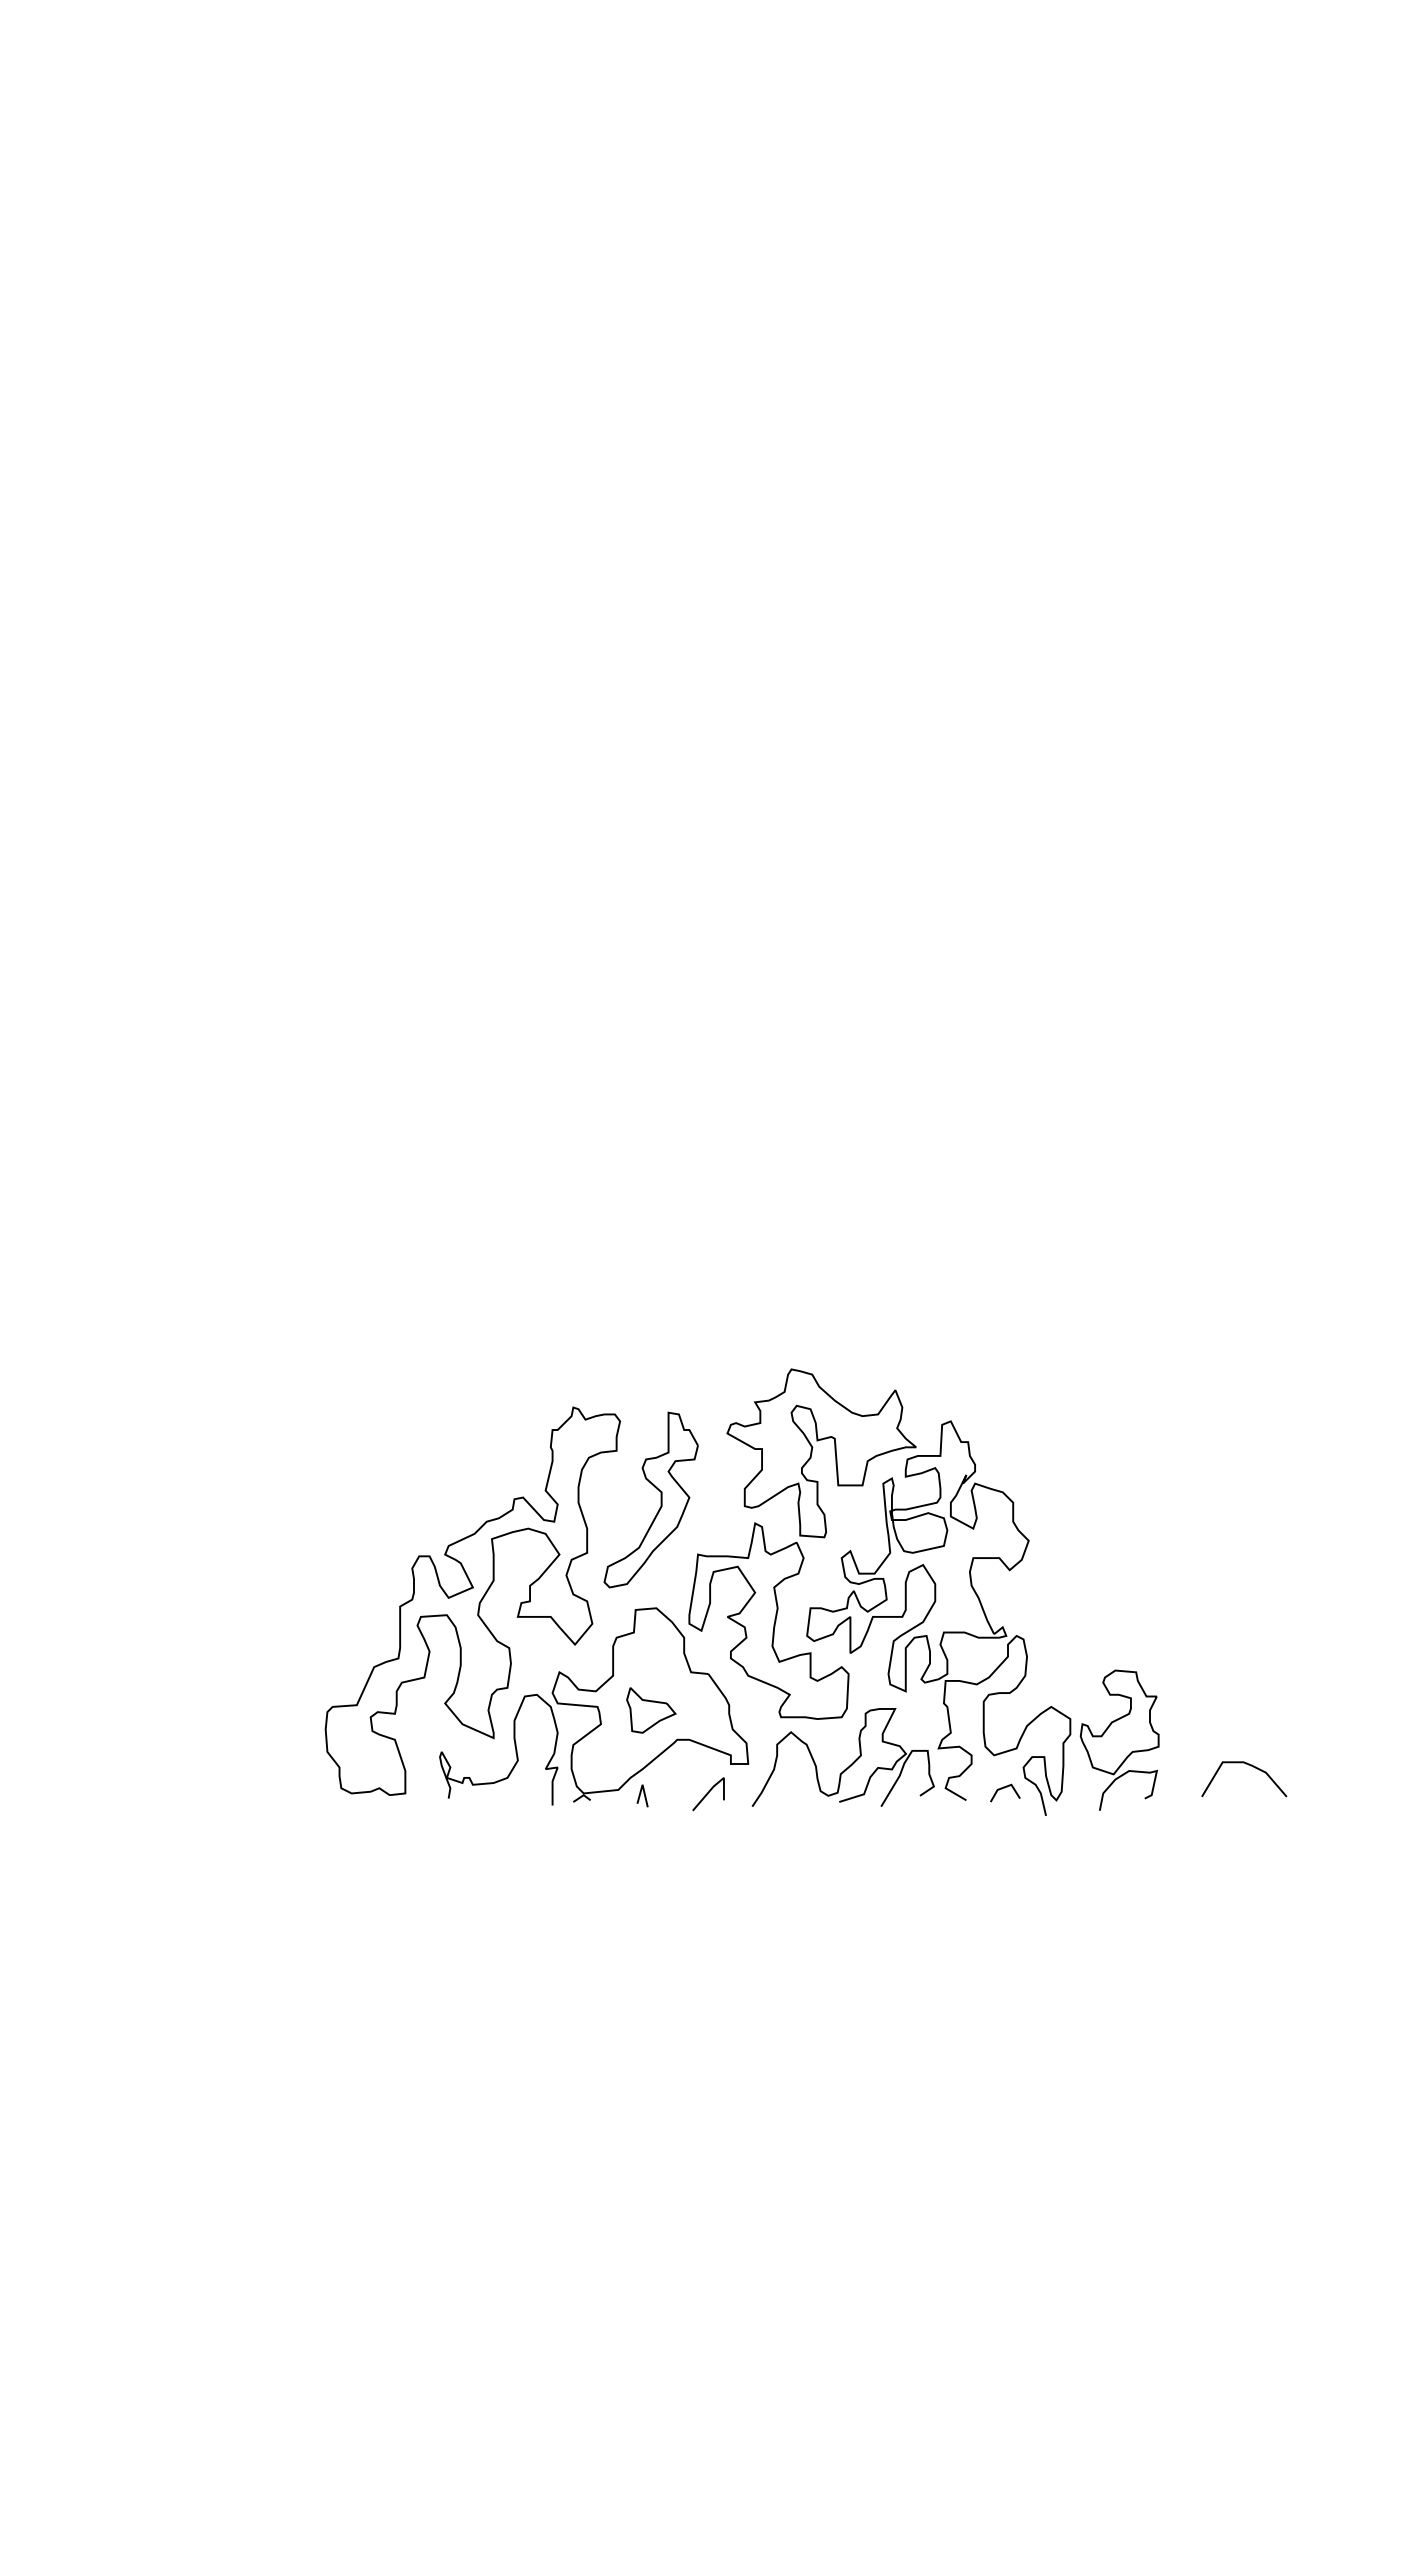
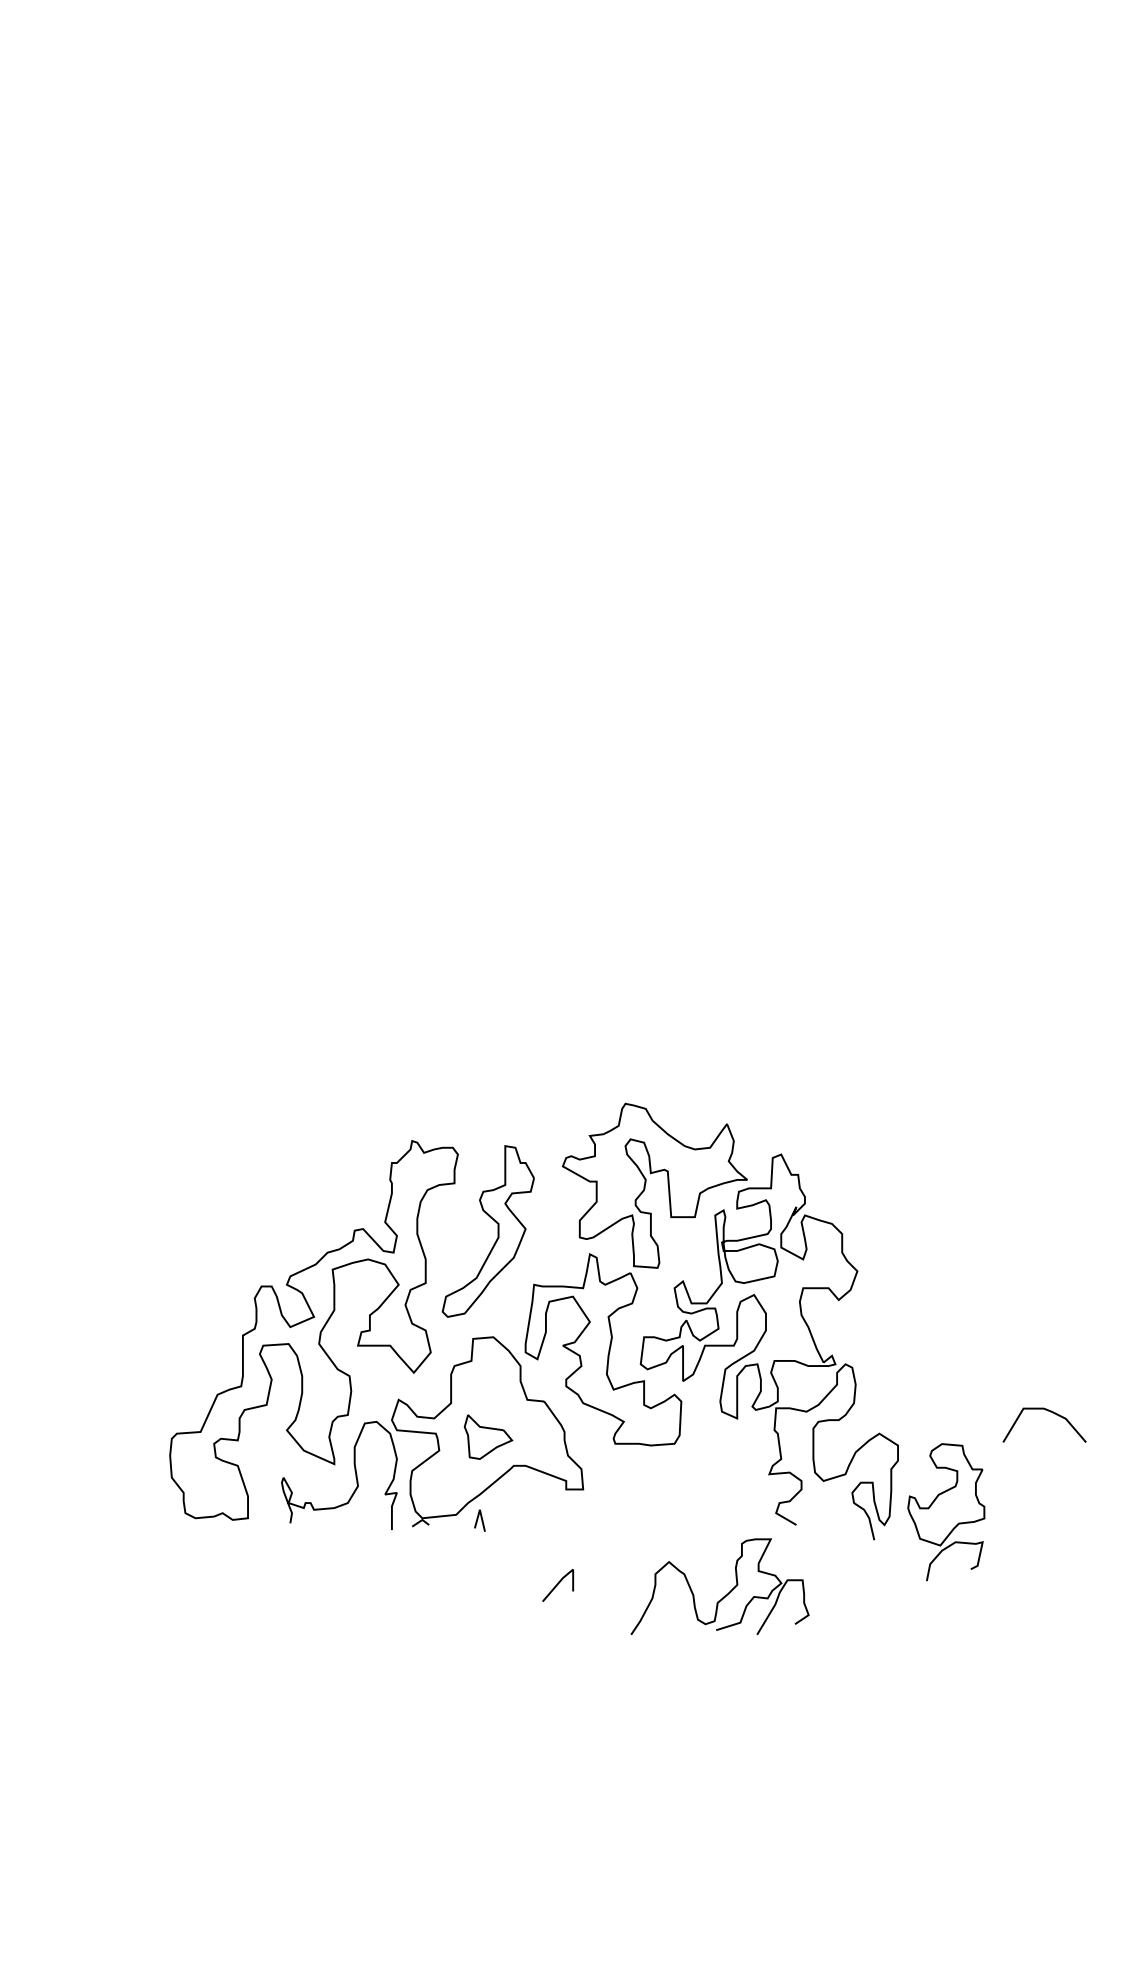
part: (1119, 1739) -> (946, 1511), moved
part: (850, 1764) -> (727, 1593), moved
curve: (1250, 1766) -> (1050, 1412), moved
line: (1004, 1788) -> (833, 1513), removed
line: (708, 1794) -> (558, 1585), moved

